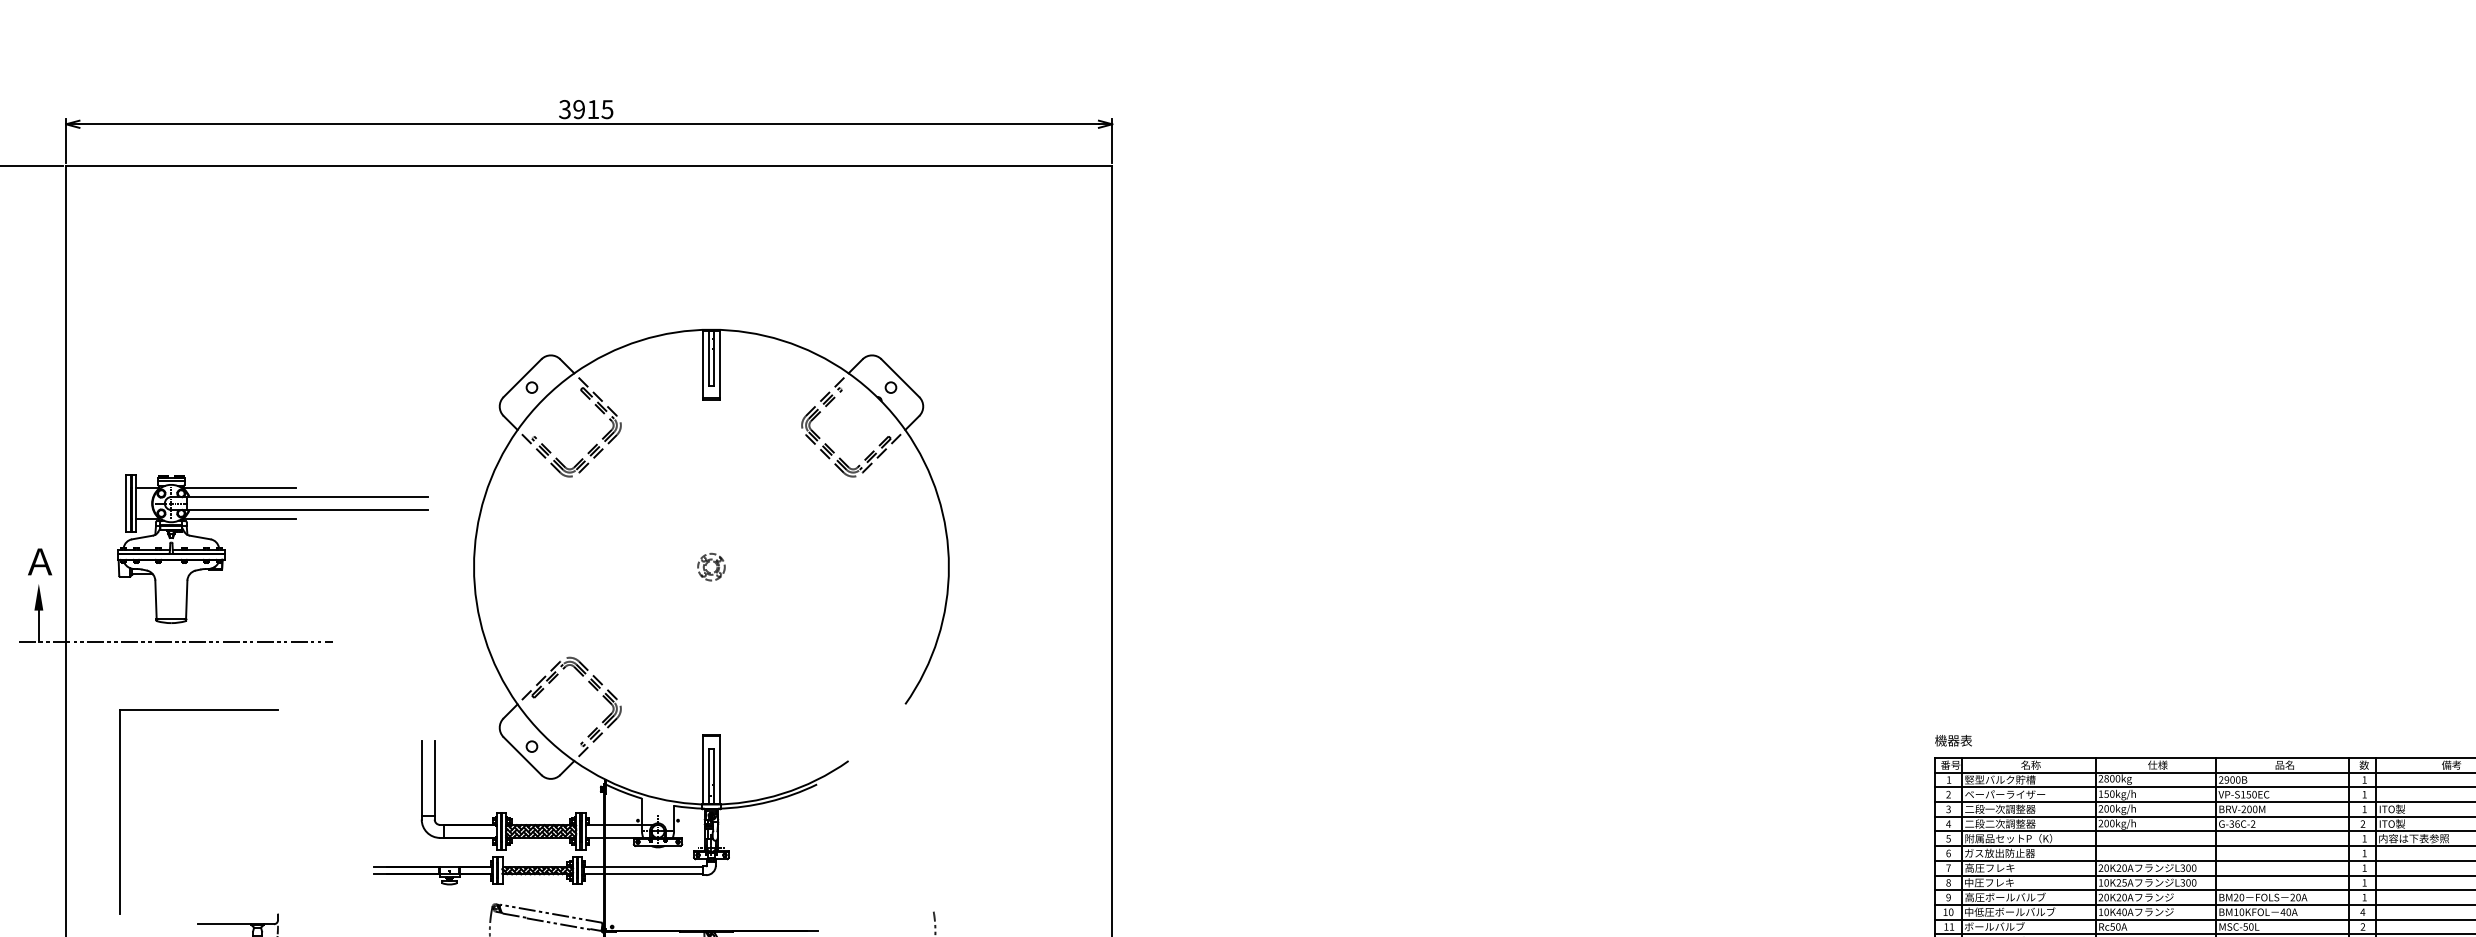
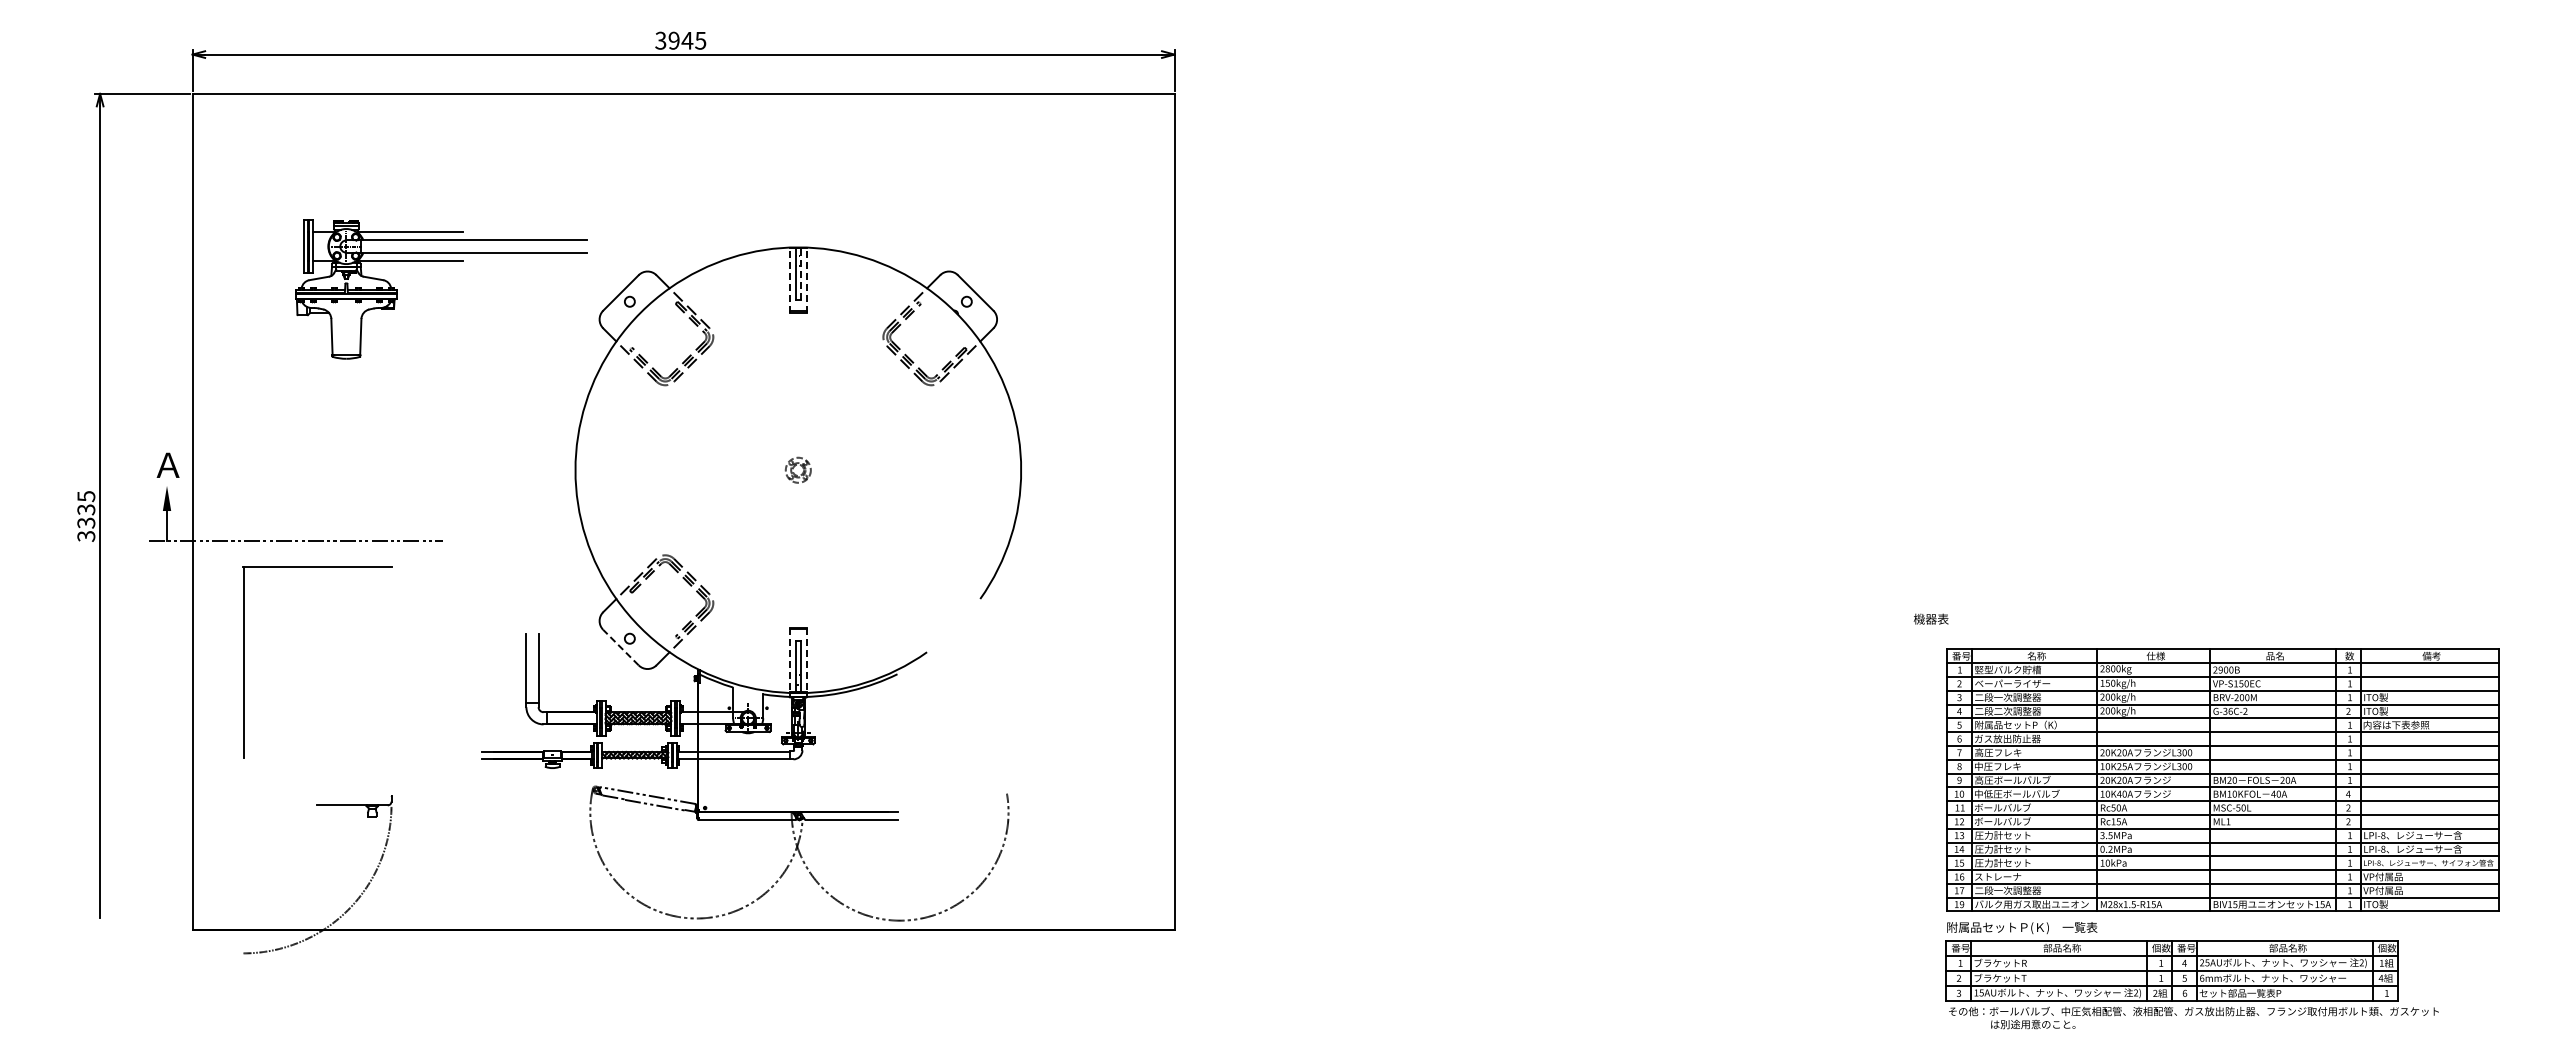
text: (593, 109) -> (687, 40), 3915 -> 3945
line: (713, 358) -> (800, 274), solid -> dashed
line: (703, 364) -> (790, 280), solid -> dashed
line: (720, 364) -> (806, 280), solid -> dashed
part: (272, 519) -> (441, 261), moved
text: (1952, 739) -> (1930, 618), moved
line: (521, 755) -> (620, 647), solid -> dashed
line: (703, 769) -> (790, 660), solid -> dashed
line: (720, 769) -> (806, 660), solid -> dashed
part: (121, 812) -> (244, 662), moved

